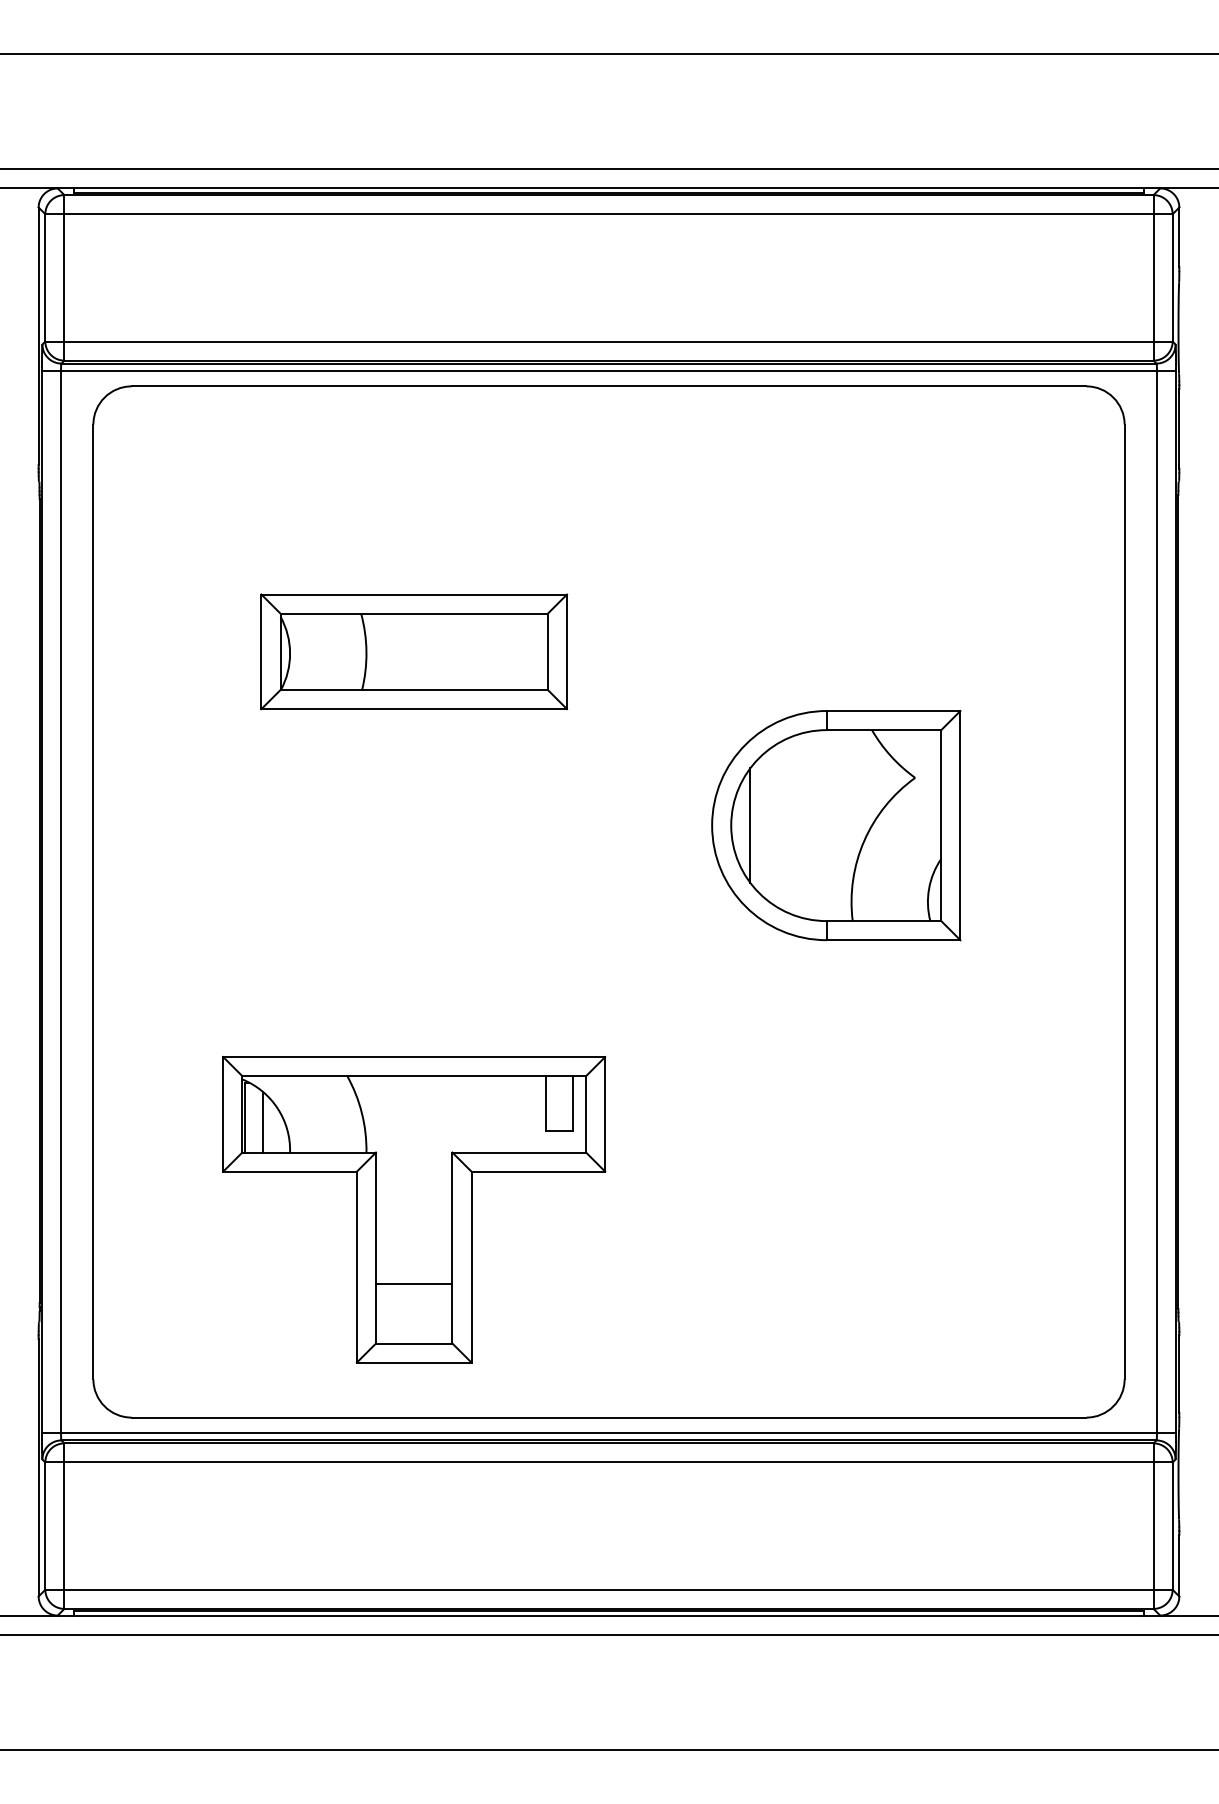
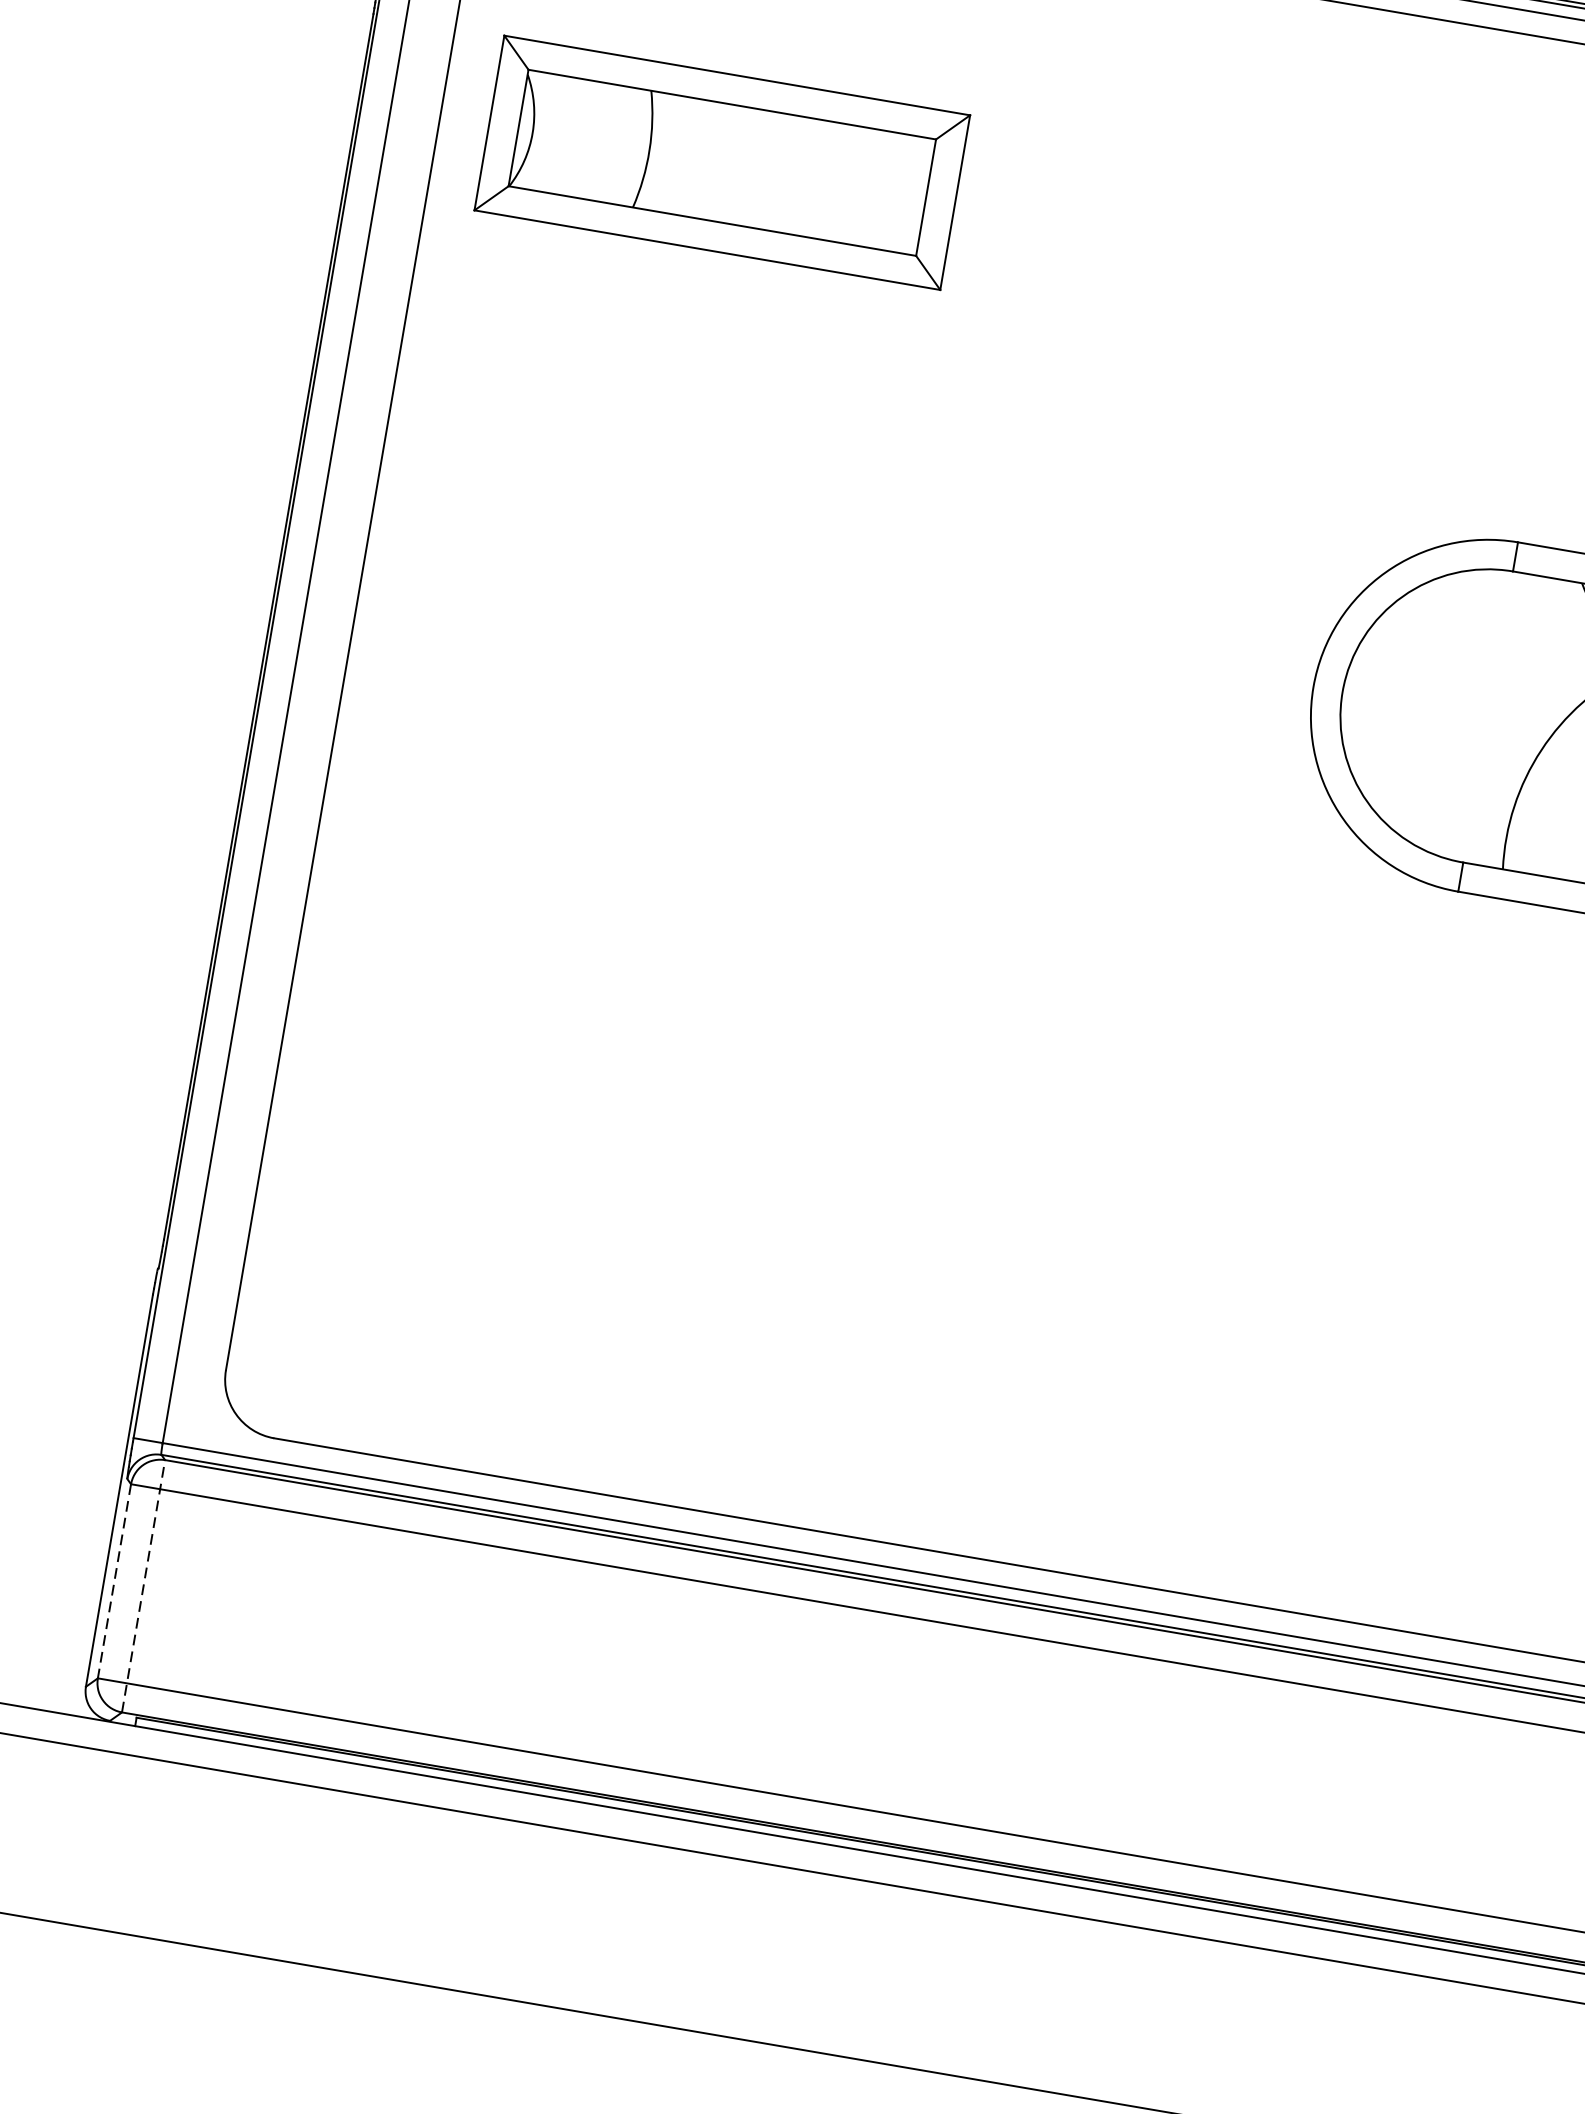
part: (414, 651) -> (722, 162), moved
line: (750, 825) -> (1371, 696), removed
part: (414, 1209) -> (759, 1194), removed
line: (45, 1526) -> (114, 1581), solid -> dashed
line: (64, 1526) -> (143, 1586), solid -> dashed

